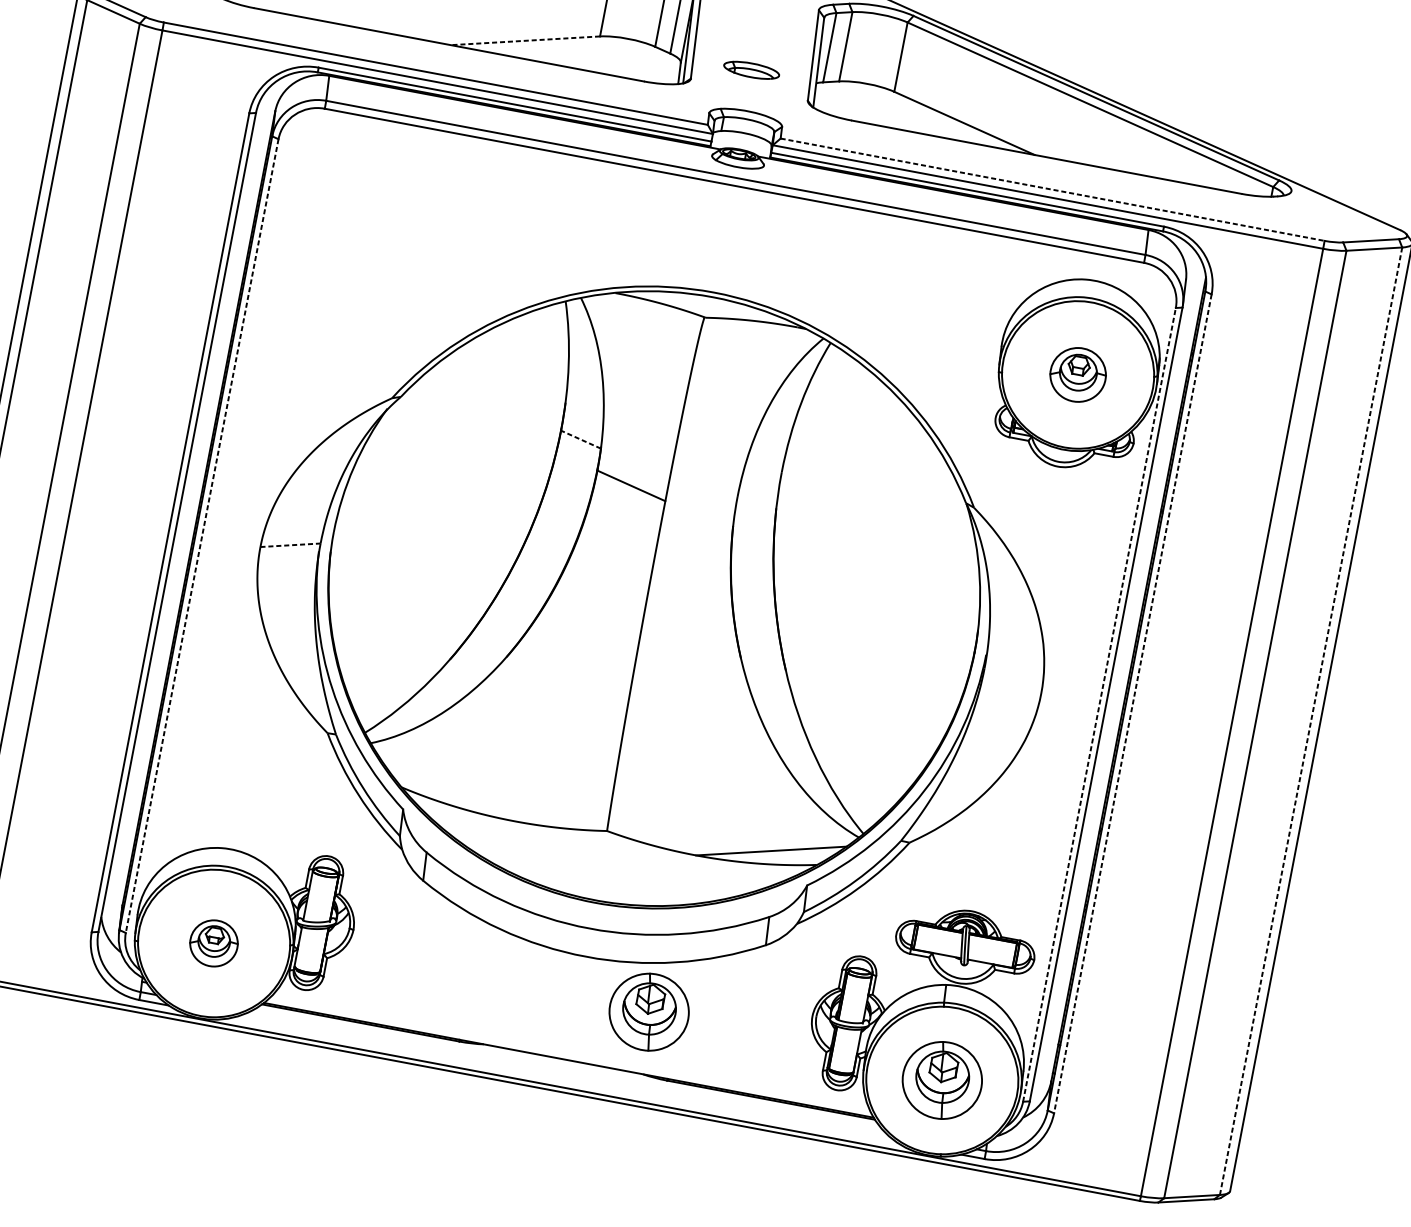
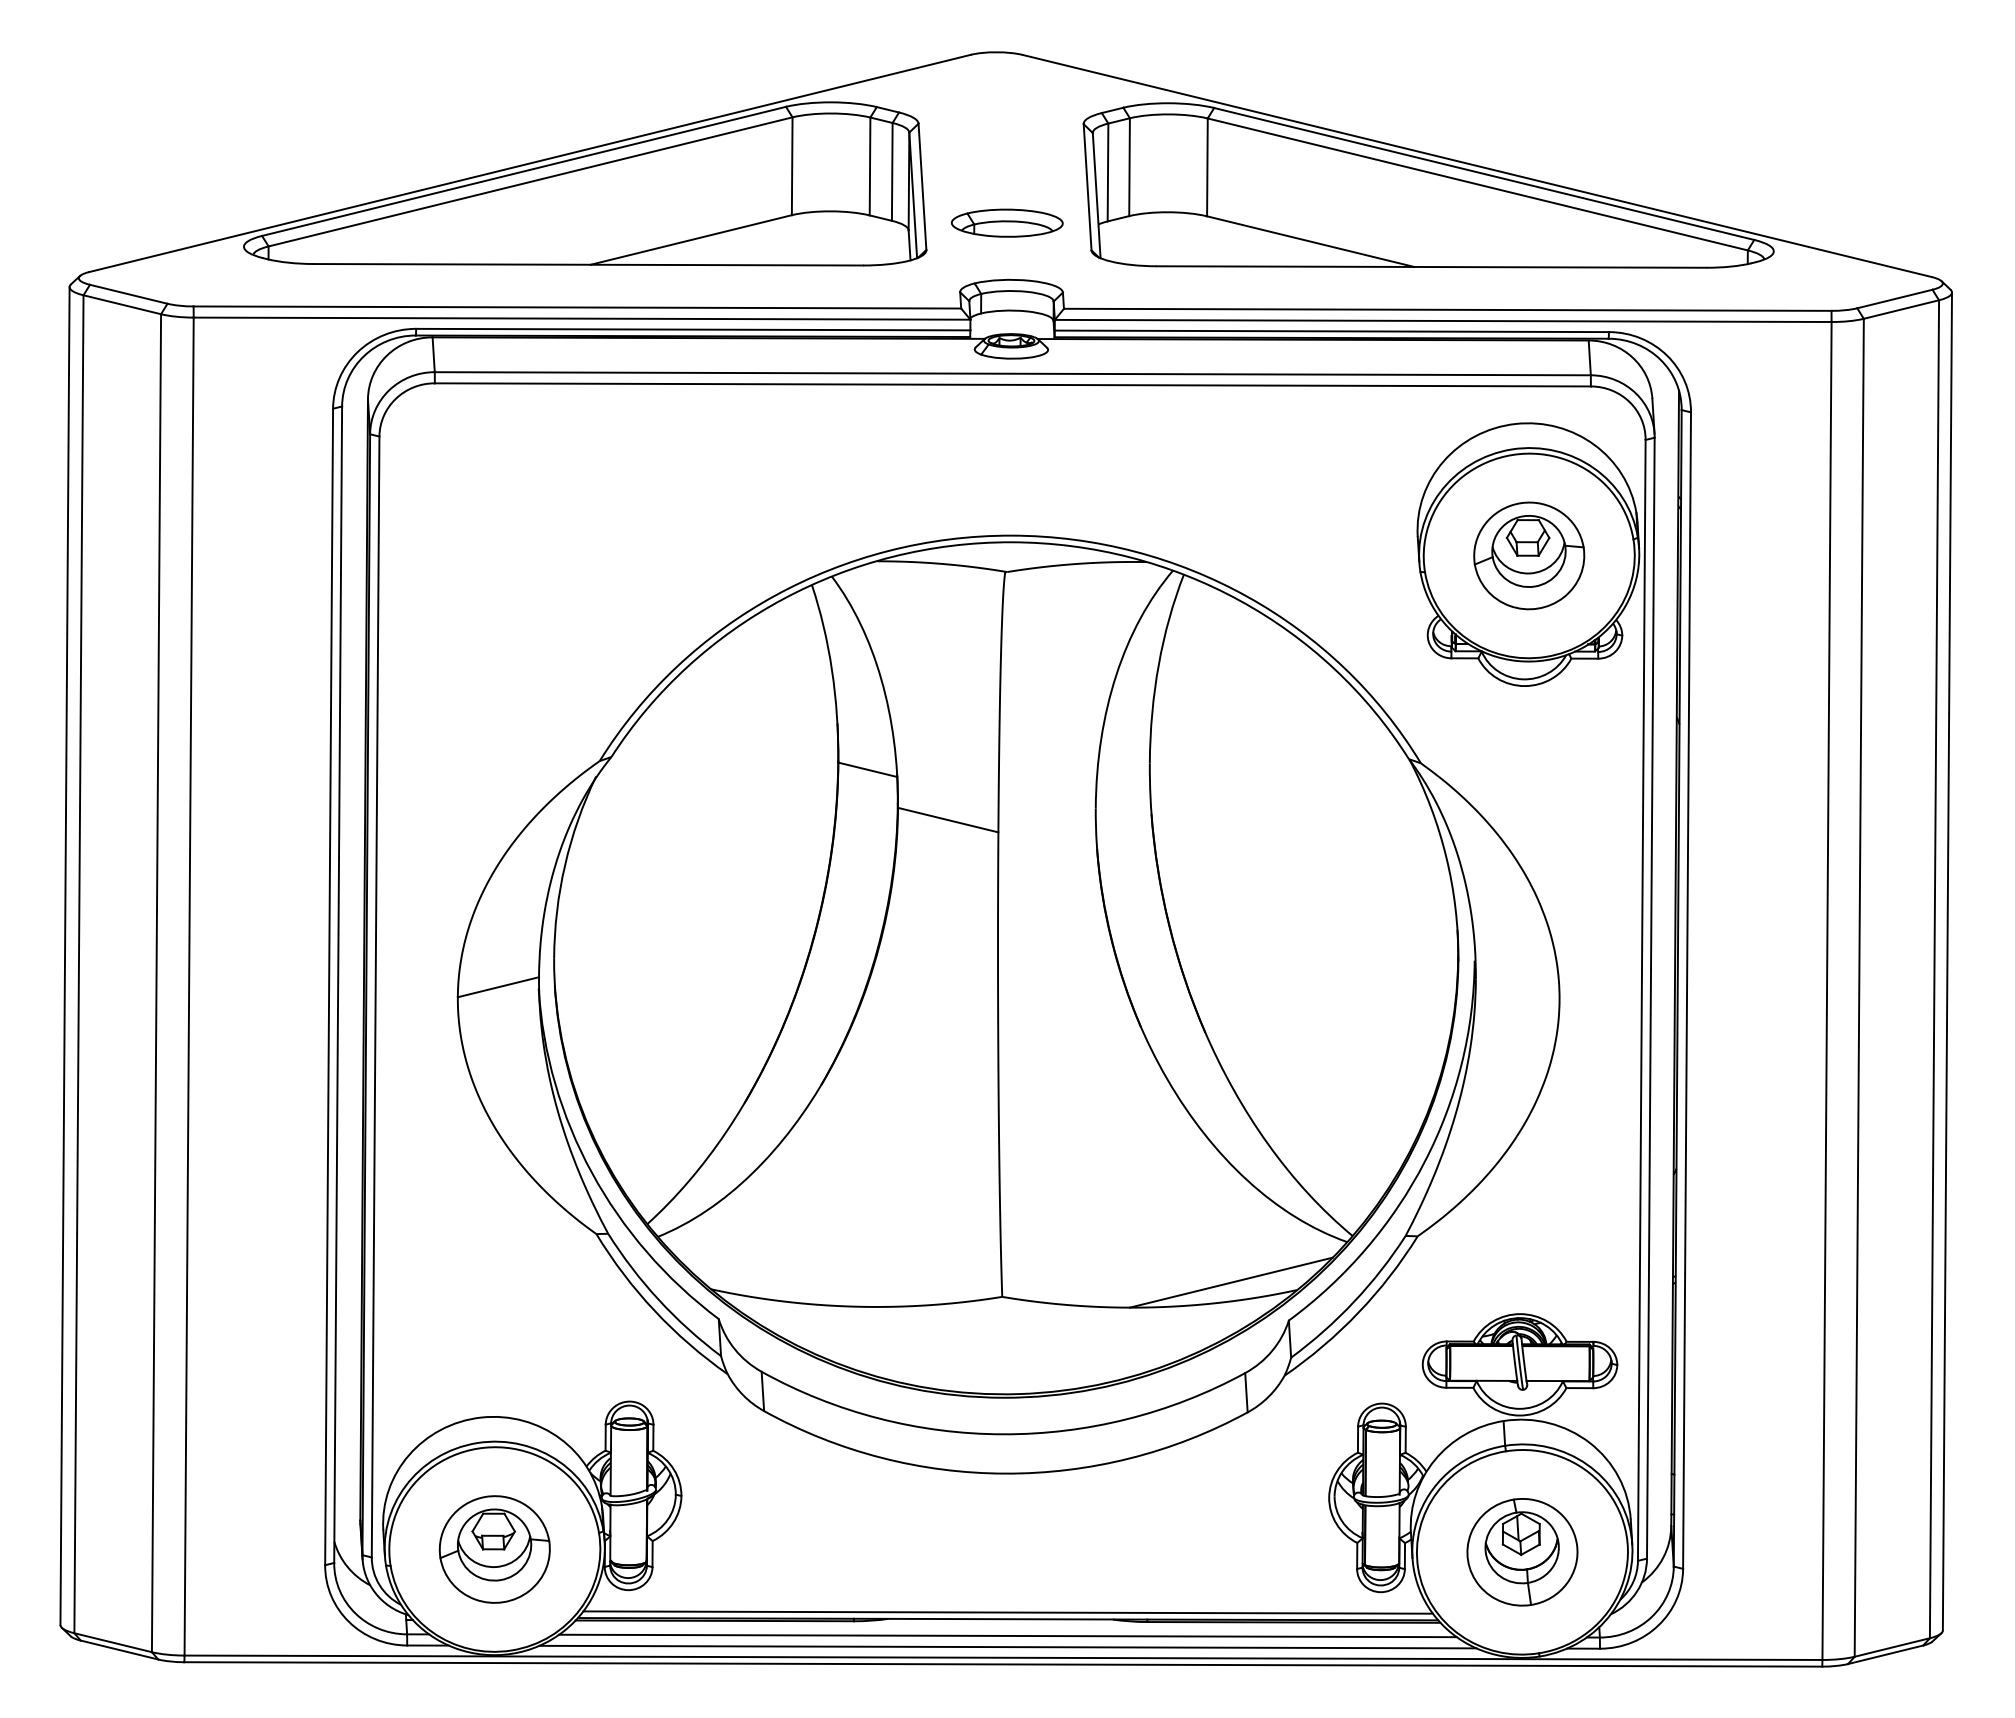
line: (525, 40) -> (691, 239), dashed -> solid
part: (751, 69) -> (1006, 222), size x1.43
line: (1052, 189) -> (1447, 309), dashed -> solid
part: (1078, 374) -> (1529, 555), size x1.43
line: (580, 439) -> (867, 769), dashed -> solid
line: (202, 536) -> (375, 997), dashed -> solid
line: (290, 545) -> (498, 987), dashed -> solid
line: (1099, 704) -> (1641, 999), dashed -> solid
line: (1133, 704) -> (1687, 991), dashed -> solid
line: (1311, 721) -> (1934, 969), dashed -> solid
part: (213, 943) -> (494, 1549), size x1.67
part: (649, 1012) -> (1105, 1533), removed
line: (569, 1055) -> (1007, 1612), added
line: (566, 1071) -> (1007, 1635), added
line: (564, 1079) -> (1007, 1646), added

